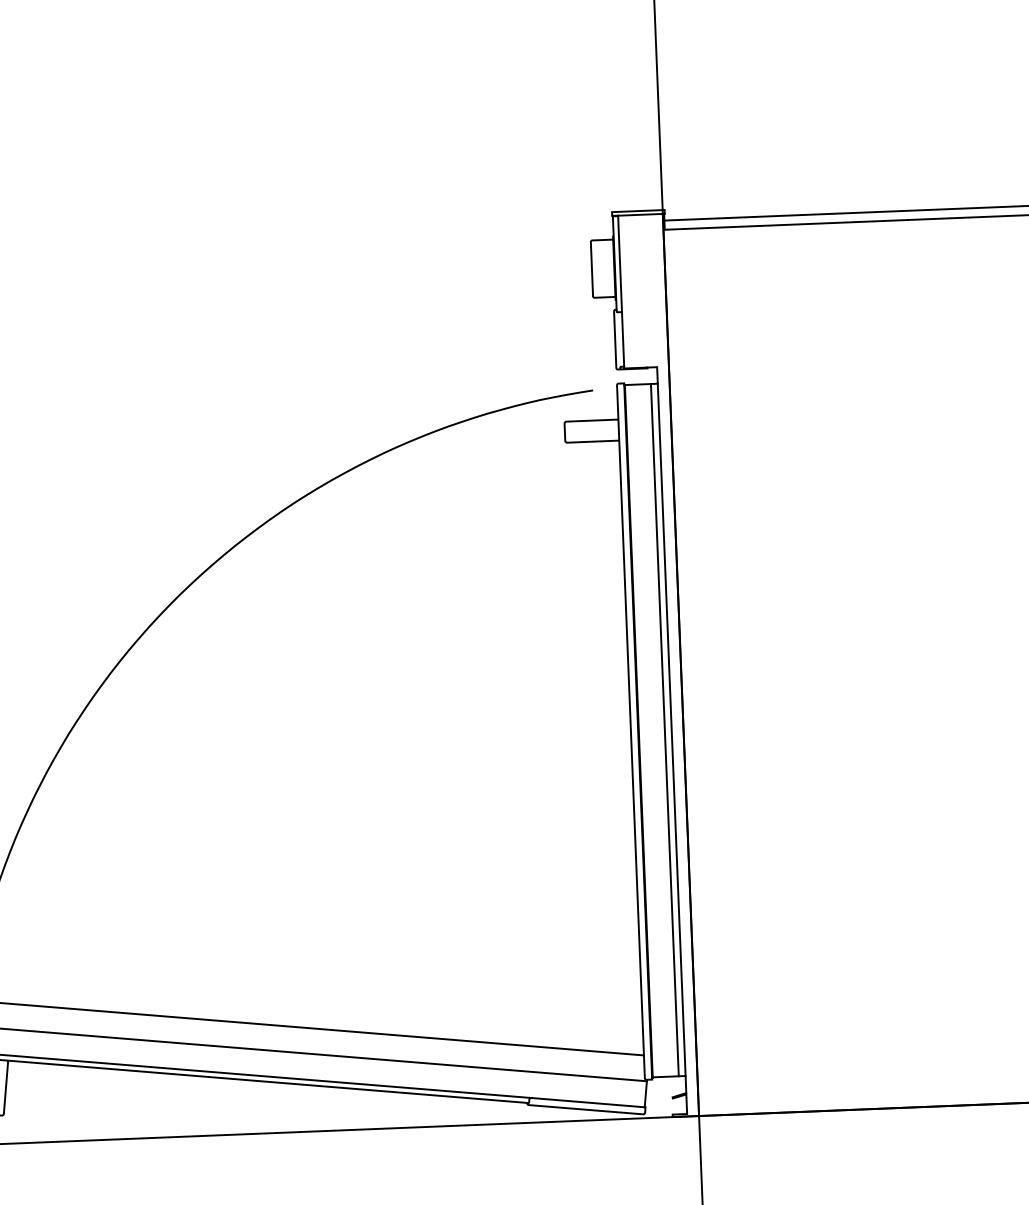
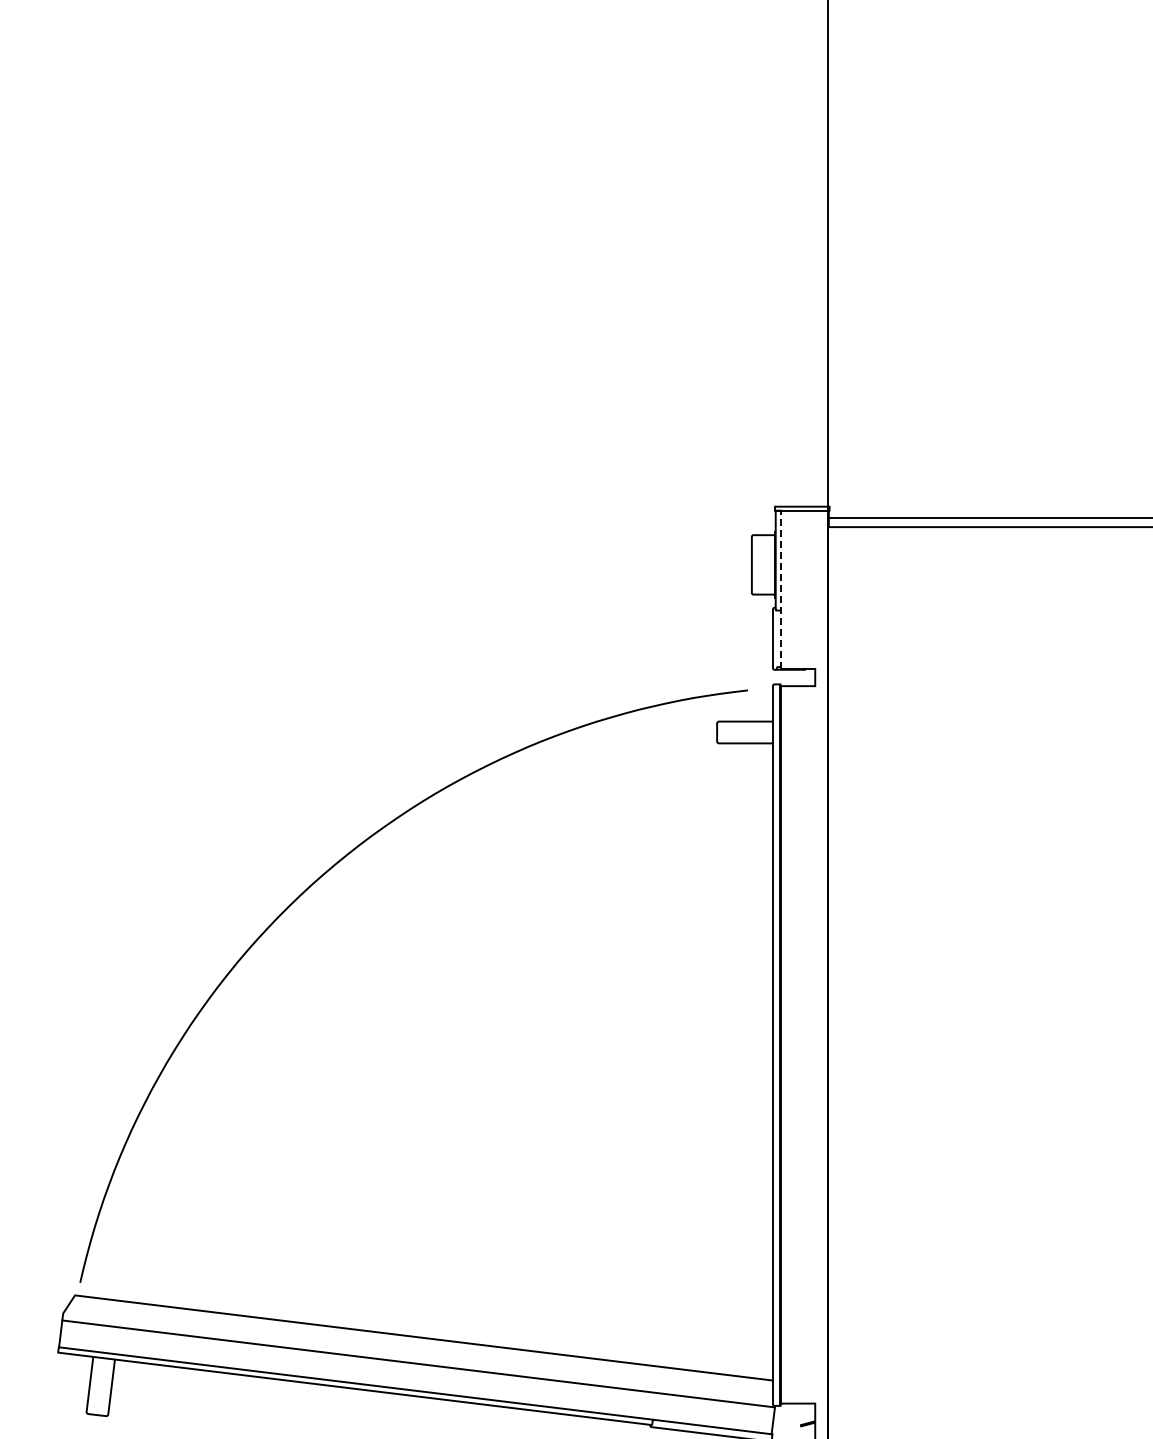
line: (621, 292) -> (781, 590), solid -> dashed
line: (665, 729) -> (808, 1044), removed
line: (671, 729) -> (815, 1044), removed

